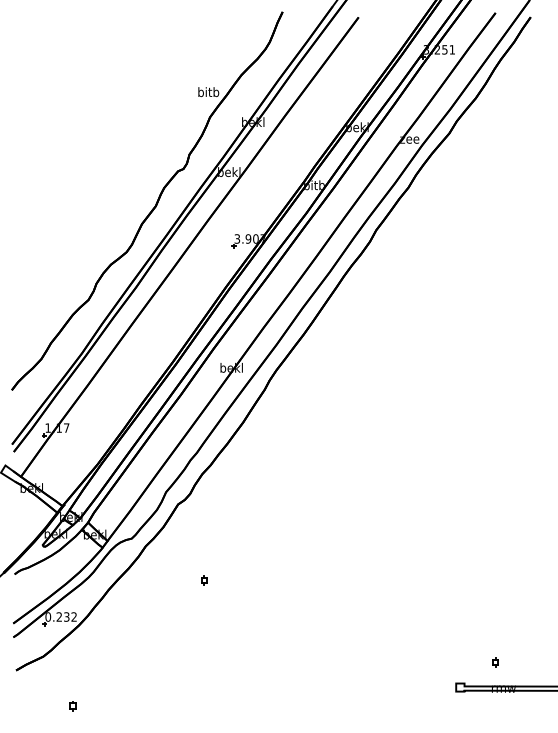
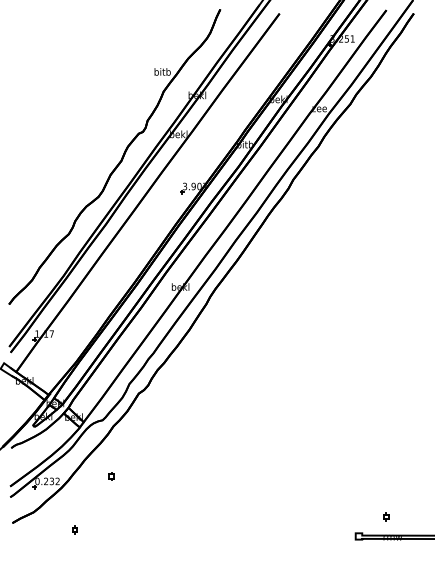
part: (204, 580) -> (111, 476), moved
part: (72, 706) -> (74, 530), moved

